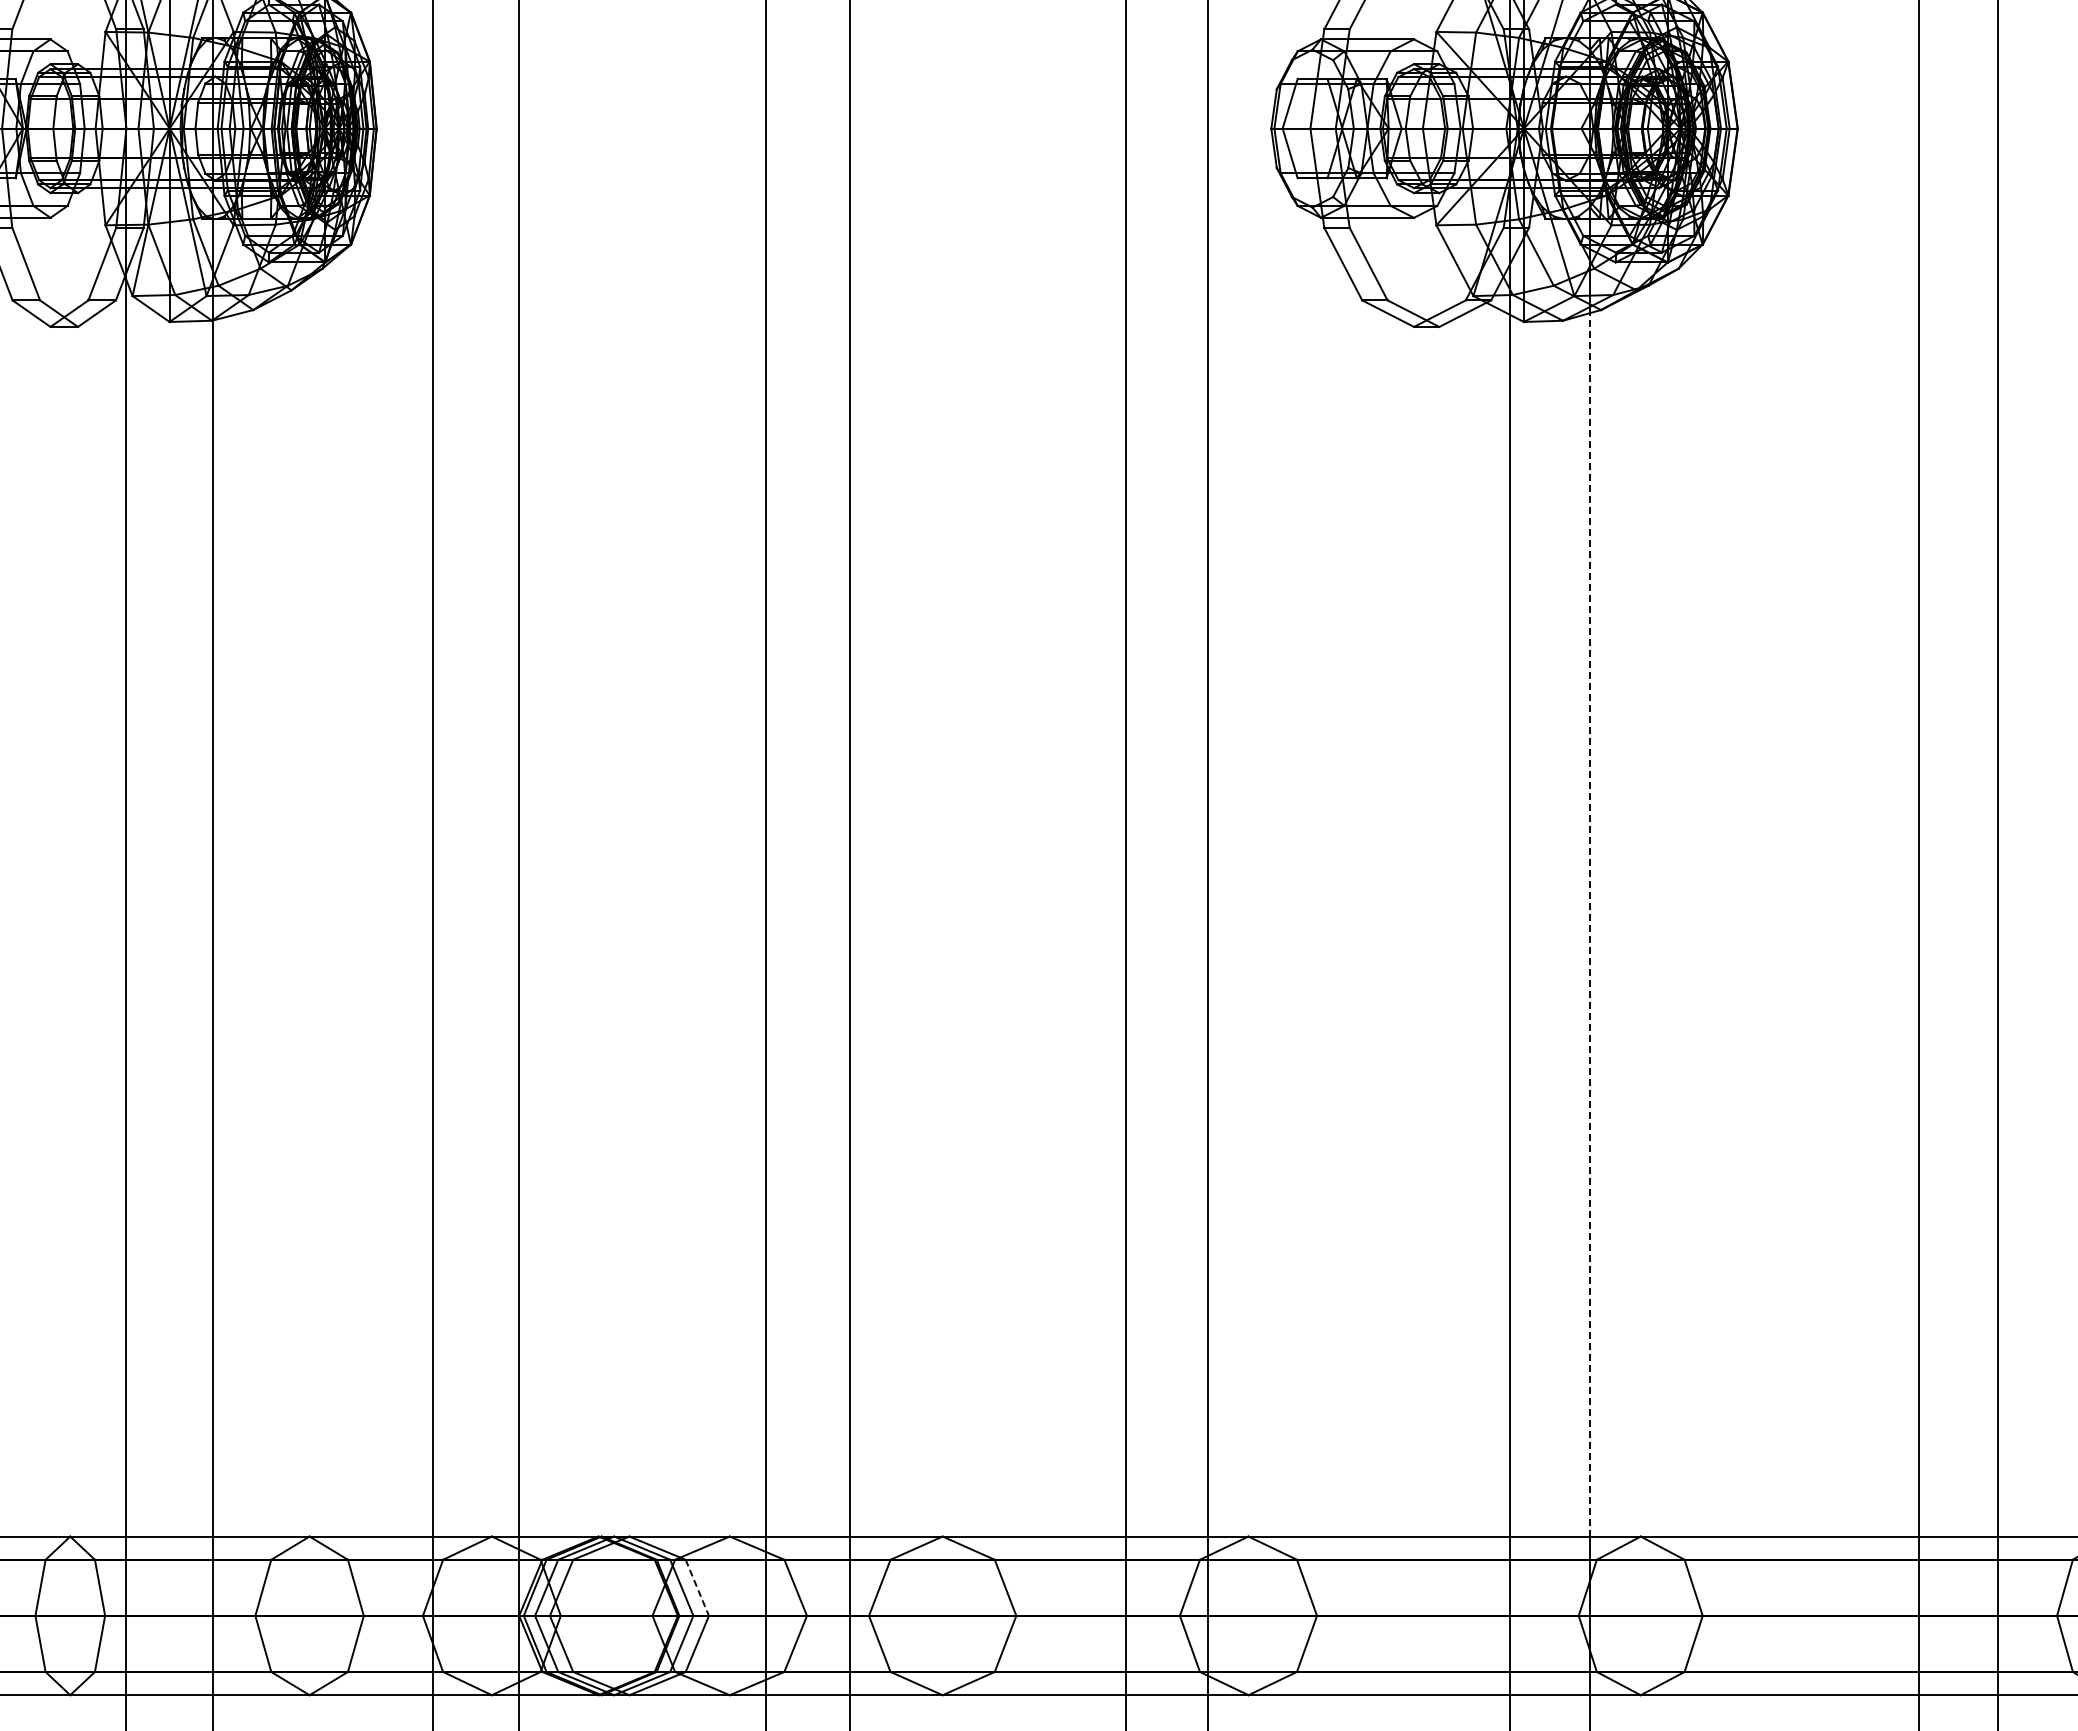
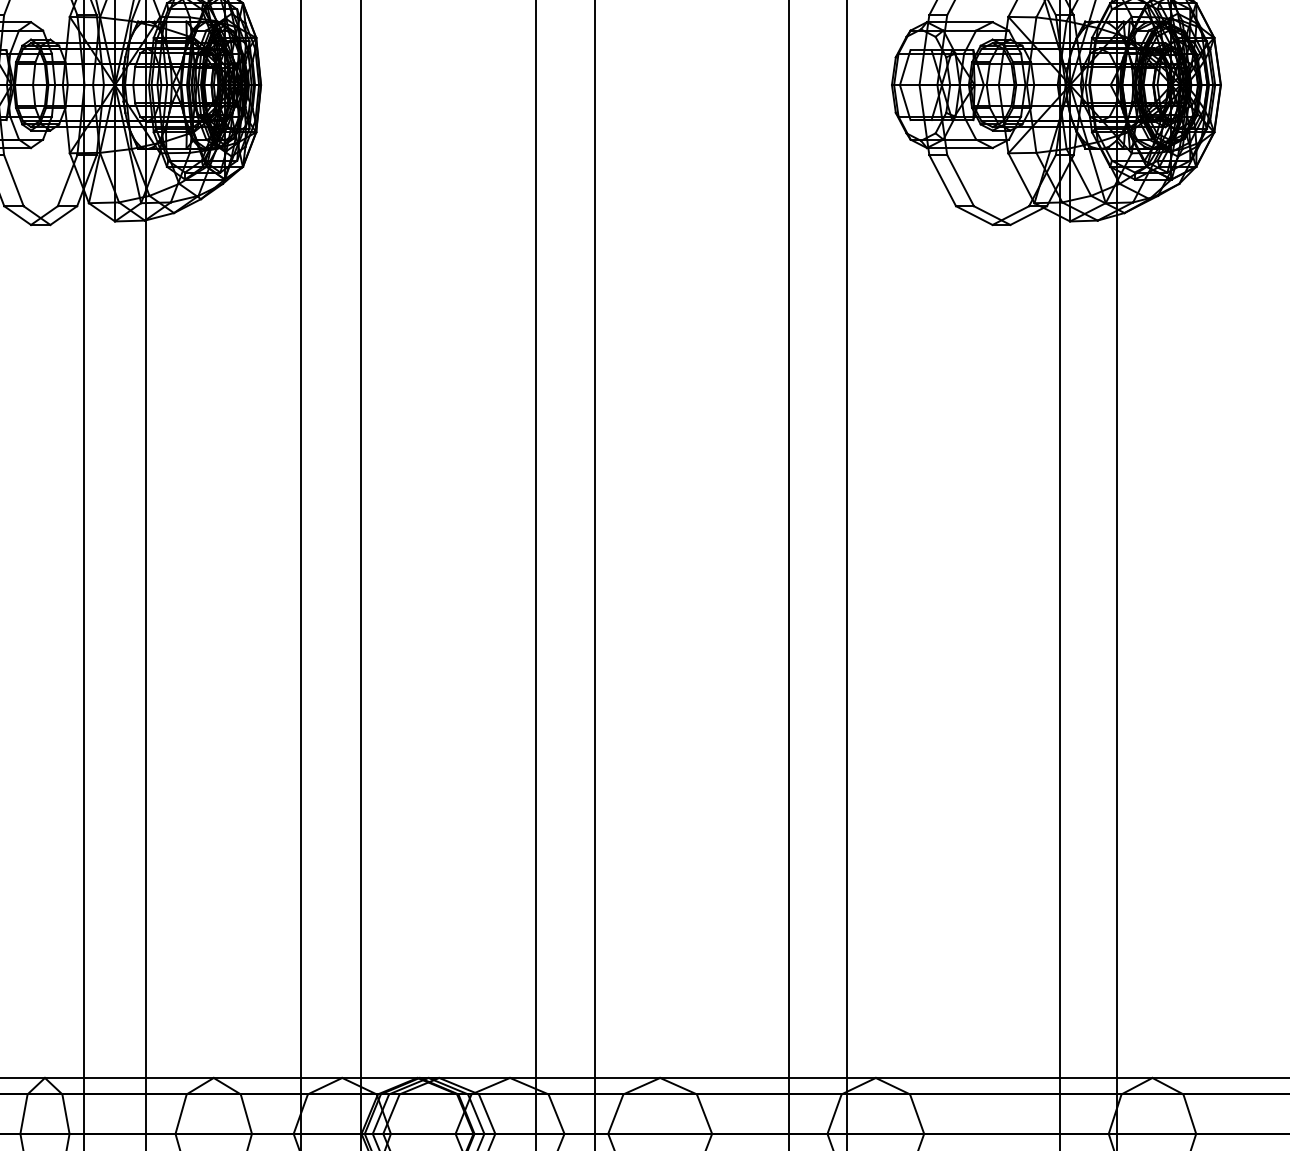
line: (1590, 924) -> (1117, 646), dashed -> solid
line: (697, 1588) -> (487, 1114), dashed -> solid

